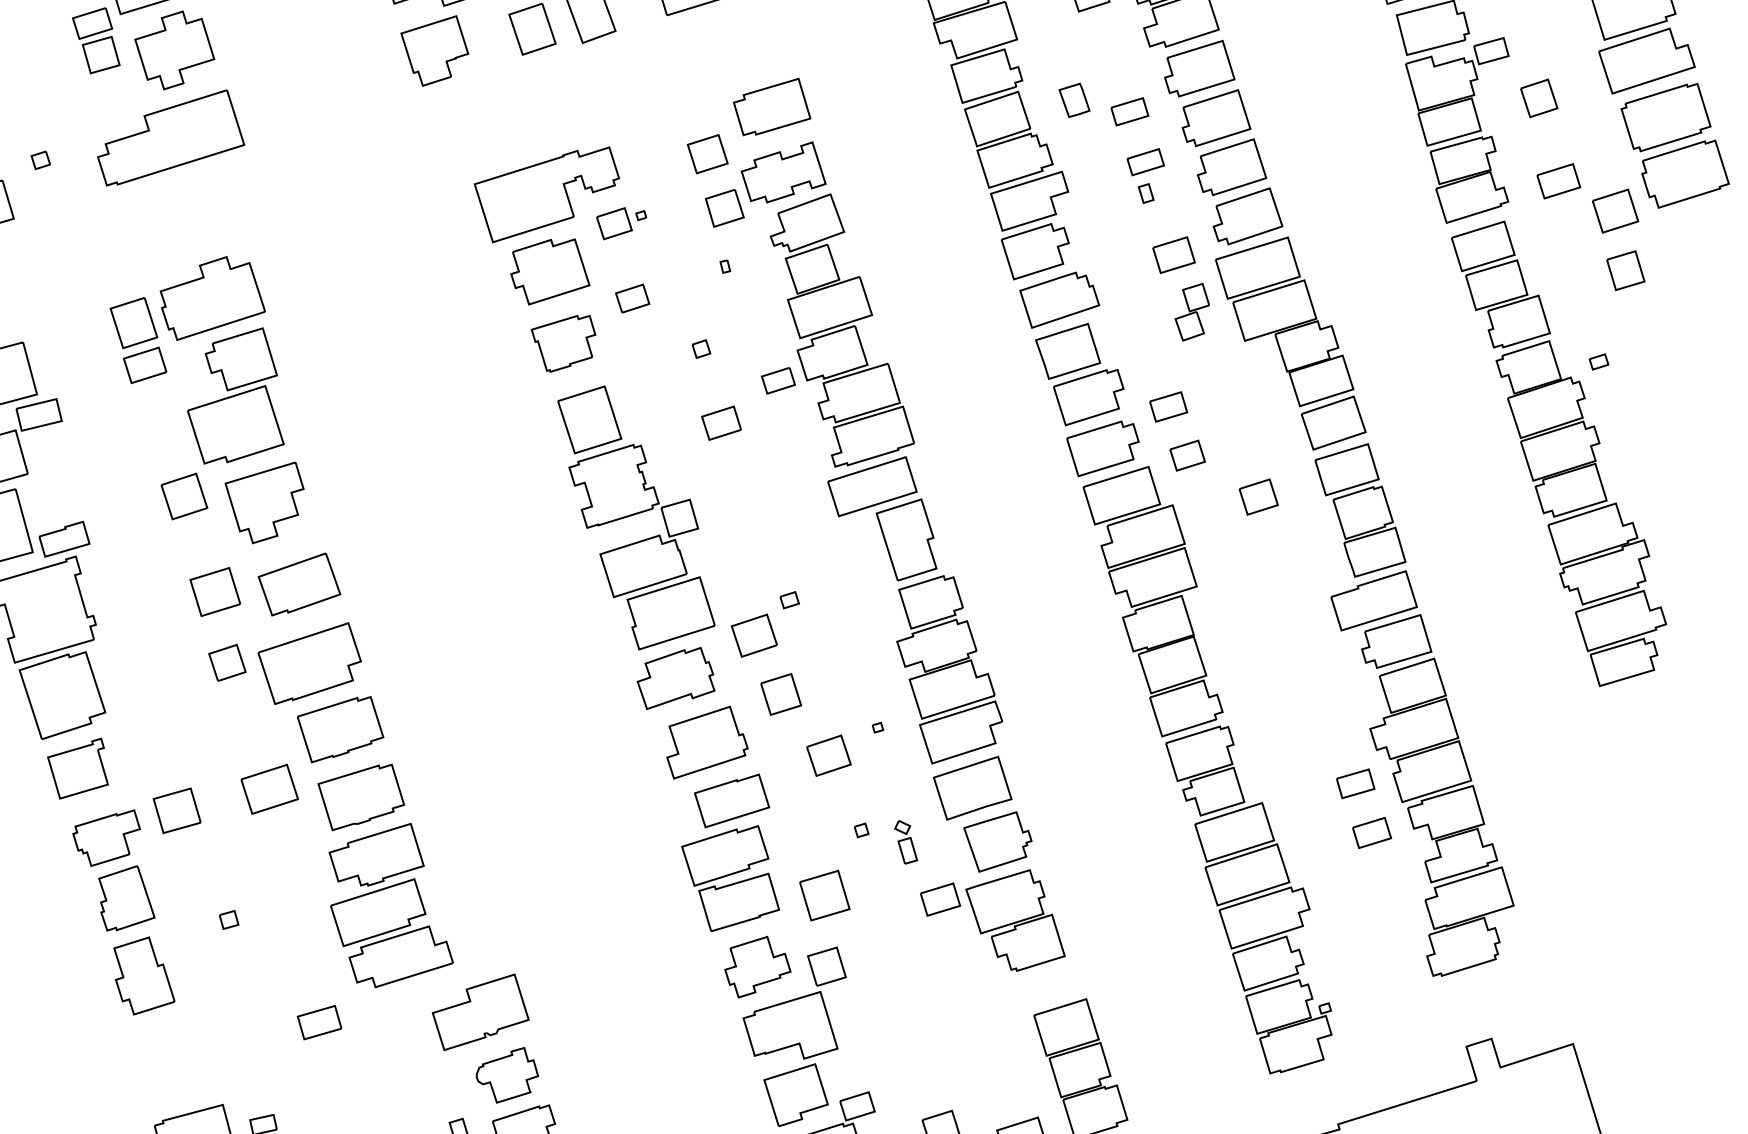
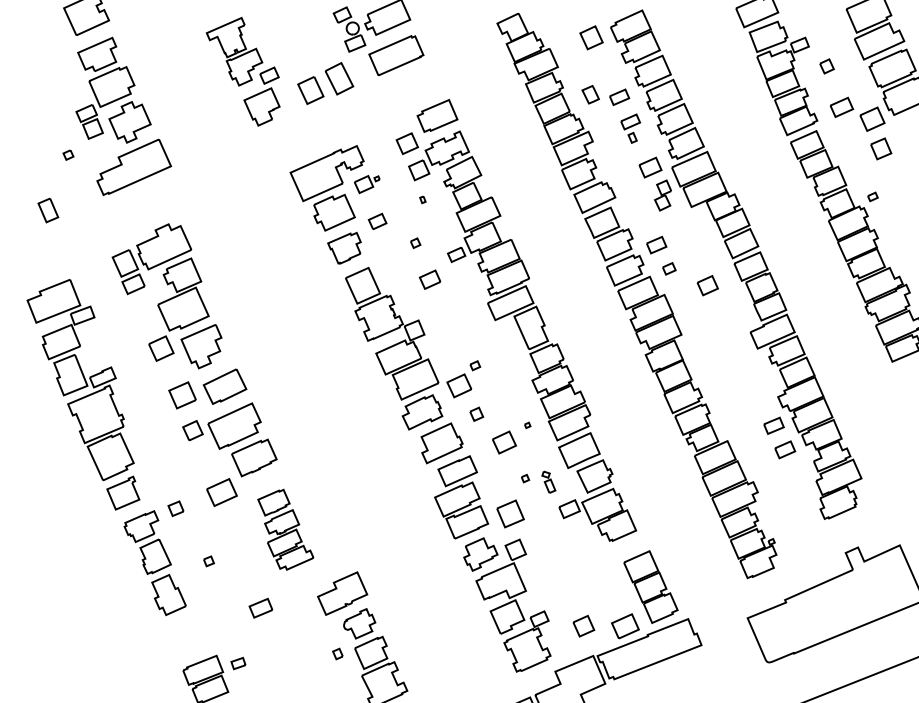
part: (1538, 98) -> (826, 66), size x0.7
part: (41, 159) -> (68, 154), moved
part: (1188, 455) -> (669, 268), size x0.7
part: (781, 695) -> (476, 414), size x0.6
part: (176, 809) -> (175, 508), size x0.6
part: (384, 875) -> (285, 529), size x0.7

